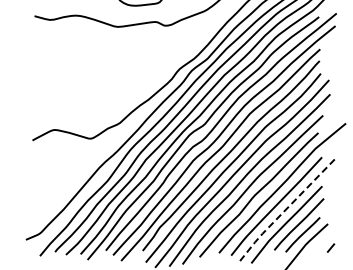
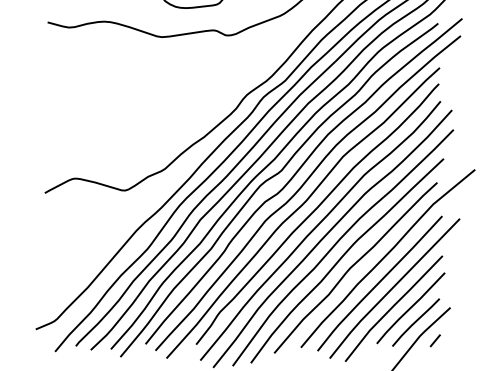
line: (285, 210) -> (392, 289), dashed -> solid
line: (330, 247) -> (434, 339), moved

